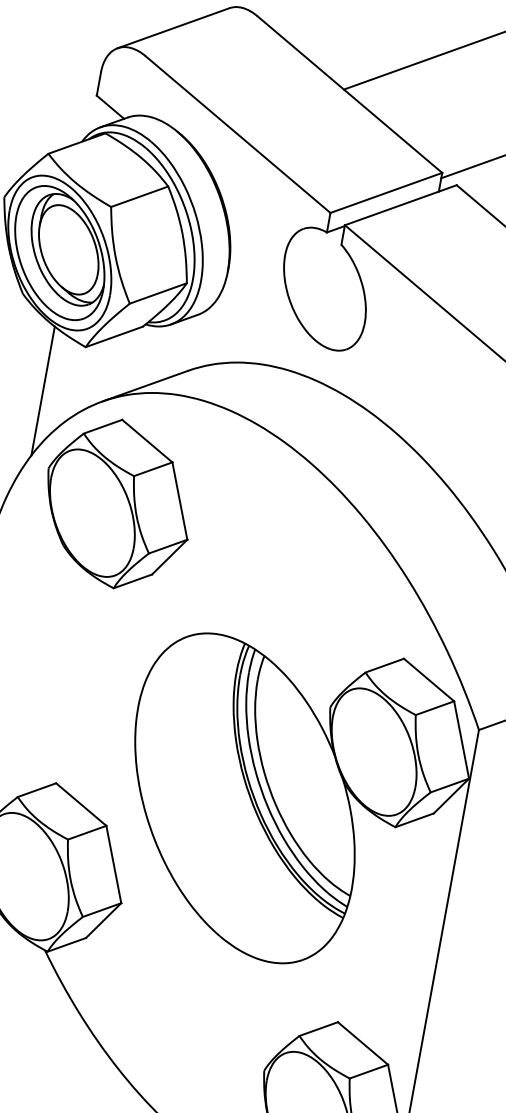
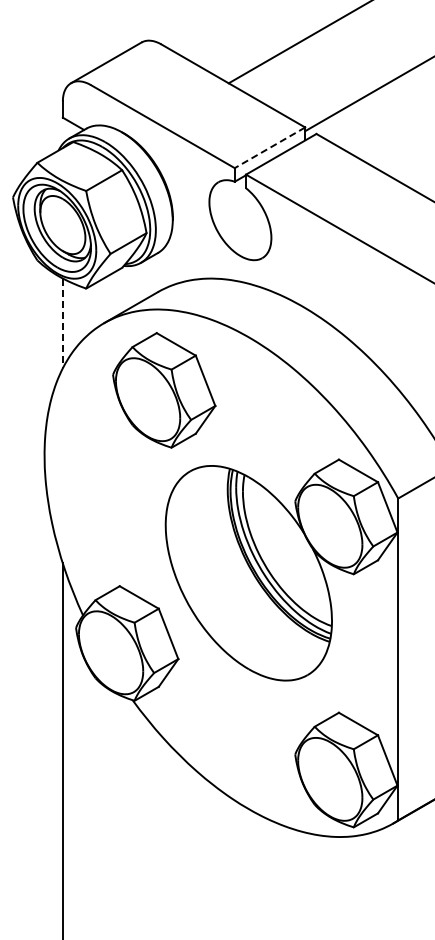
line: (387, 192) -> (270, 147), solid -> dashed
line: (42, 391) -> (62, 323), solid -> dashed
part: (118, 504) -> (164, 390), moved

